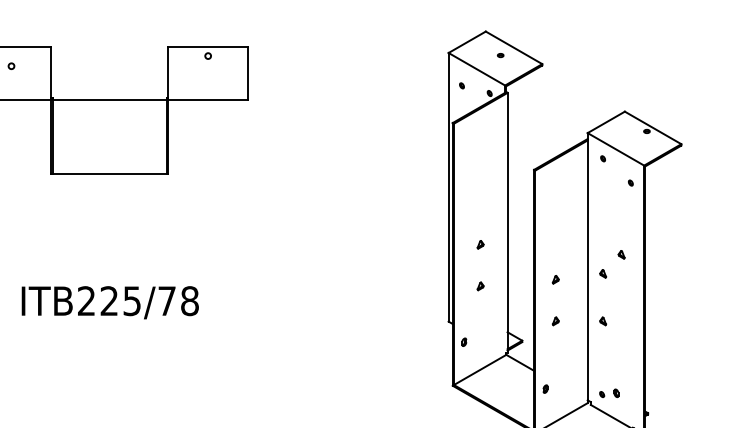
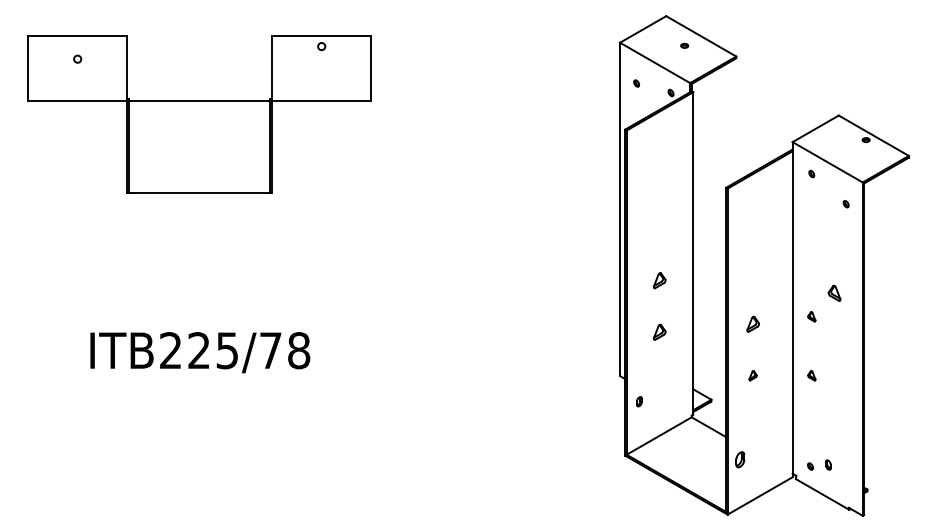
part: (480, 244) -> (659, 280), size x1.6
part: (621, 254) -> (834, 292), size x1.6
part: (555, 279) -> (752, 323), size x1.6
part: (480, 286) -> (659, 332), size x1.6
part: (545, 388) -> (740, 459), size x1.6

